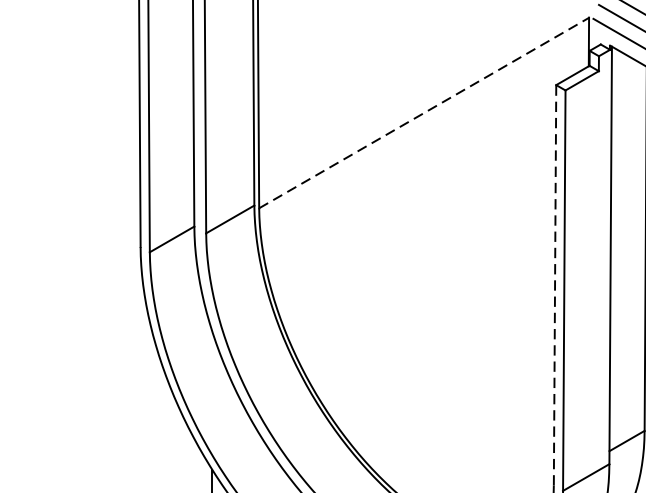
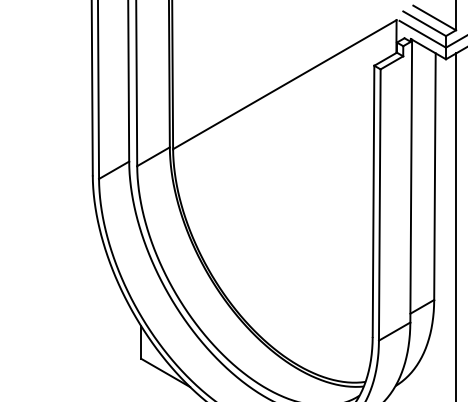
line: (425, 112) -> (285, 84), dashed -> solid
line: (554, 285) -> (373, 201), dashed -> solid

